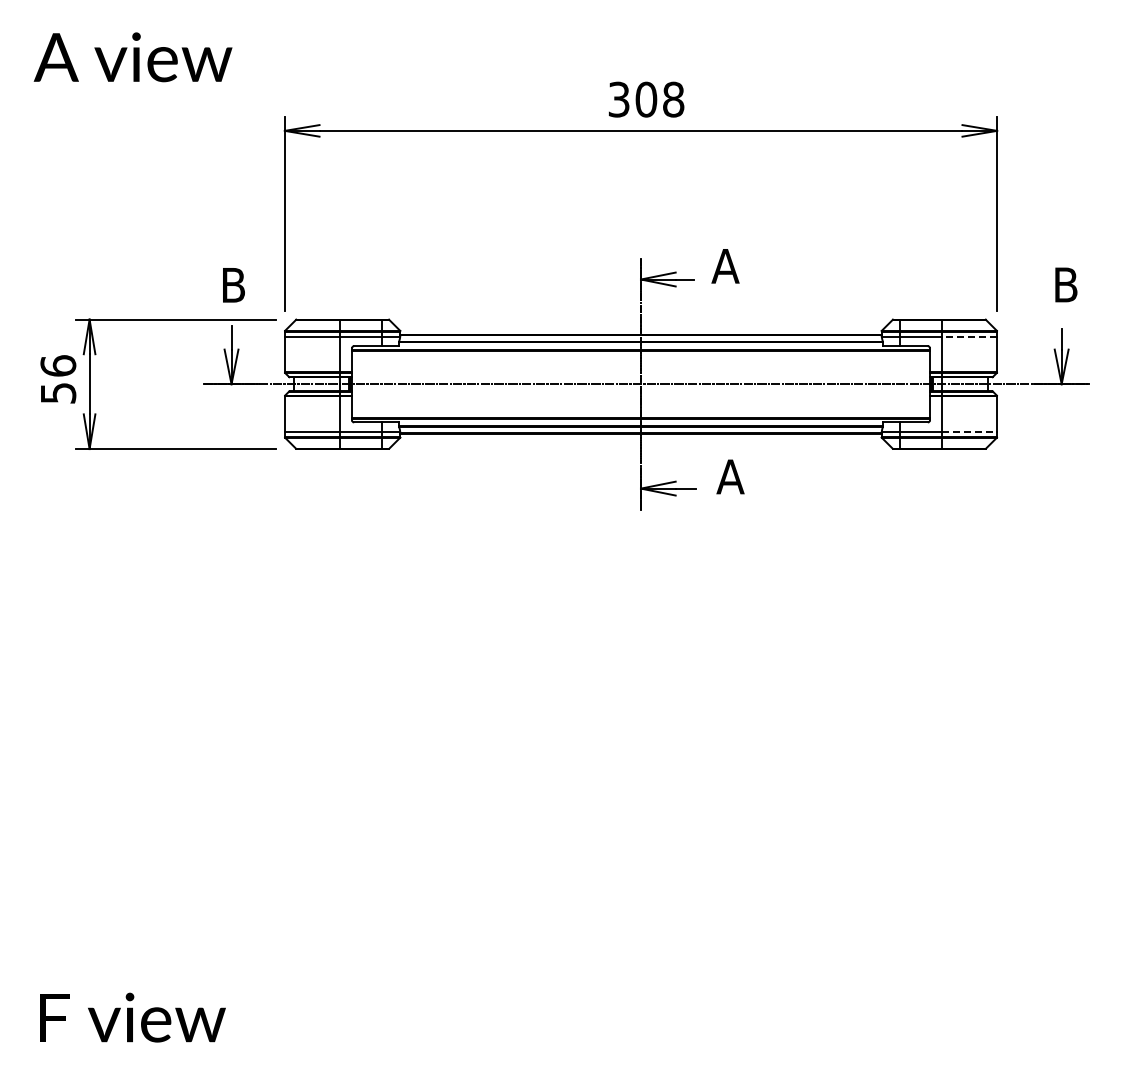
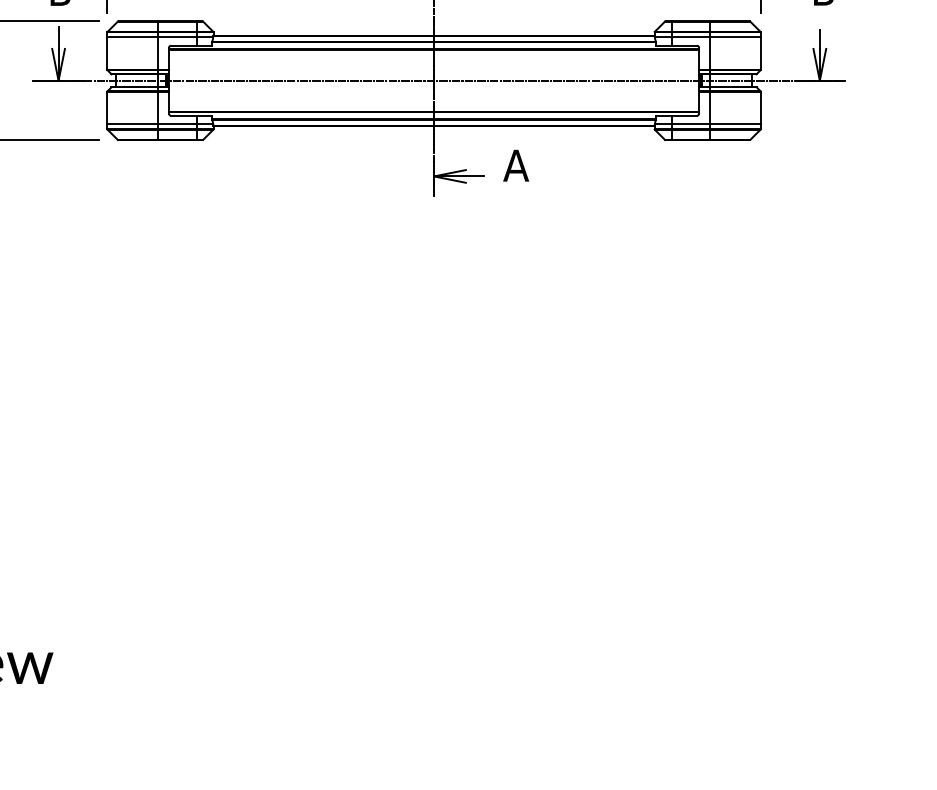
line: (969, 336) -> (735, 36), dashed -> solid
line: (969, 431) -> (735, 124), dashed -> solid

